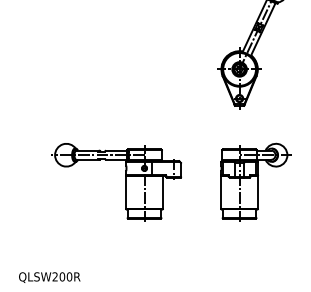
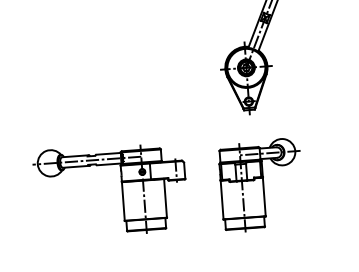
part: (255, 181) -> (260, 184), moved
part: (125, 182) -> (121, 189), moved

